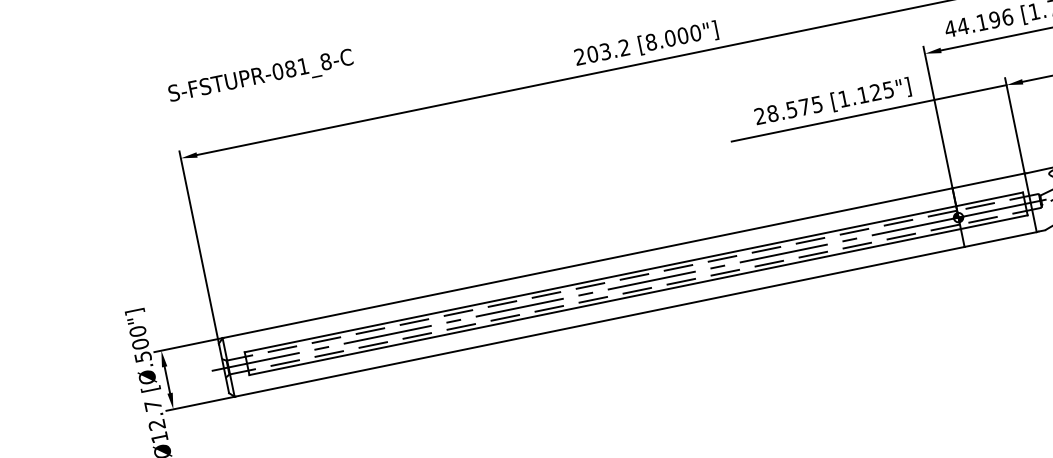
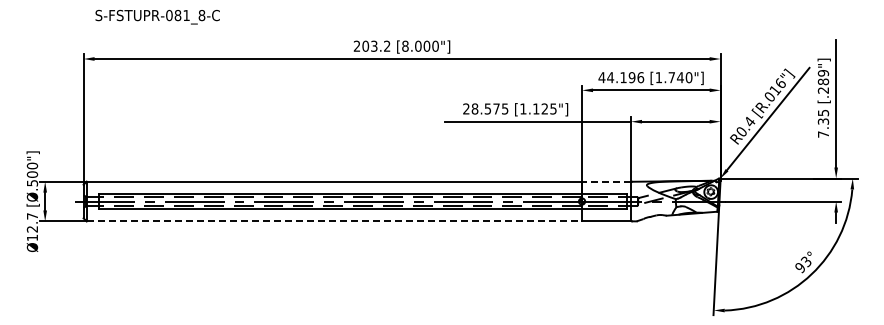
text: (260, 76) -> (157, 16), moved
line: (988, 180) -> (606, 181), solid -> dashed
line: (599, 321) -> (334, 221), solid -> dashed

